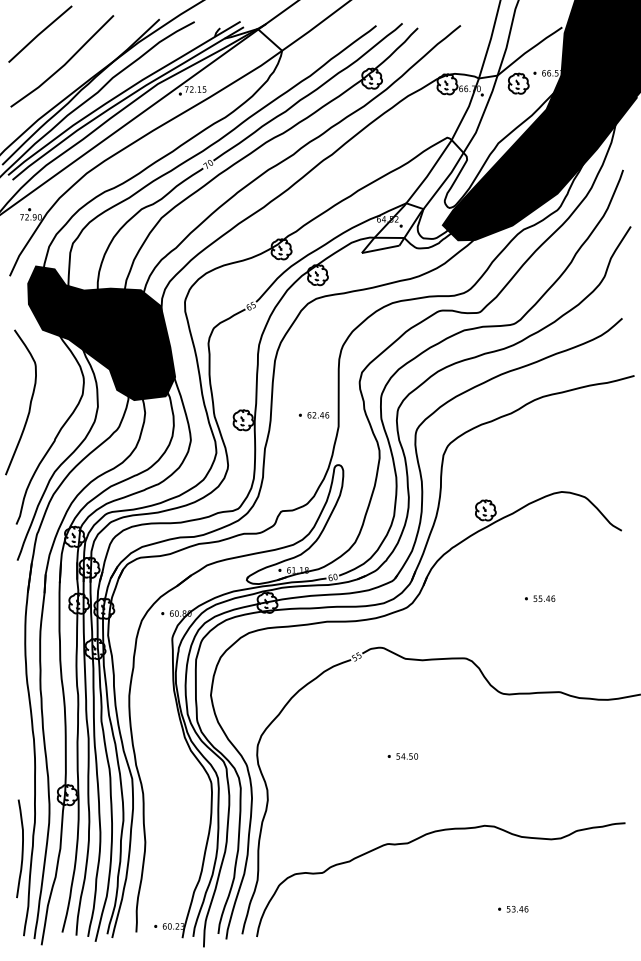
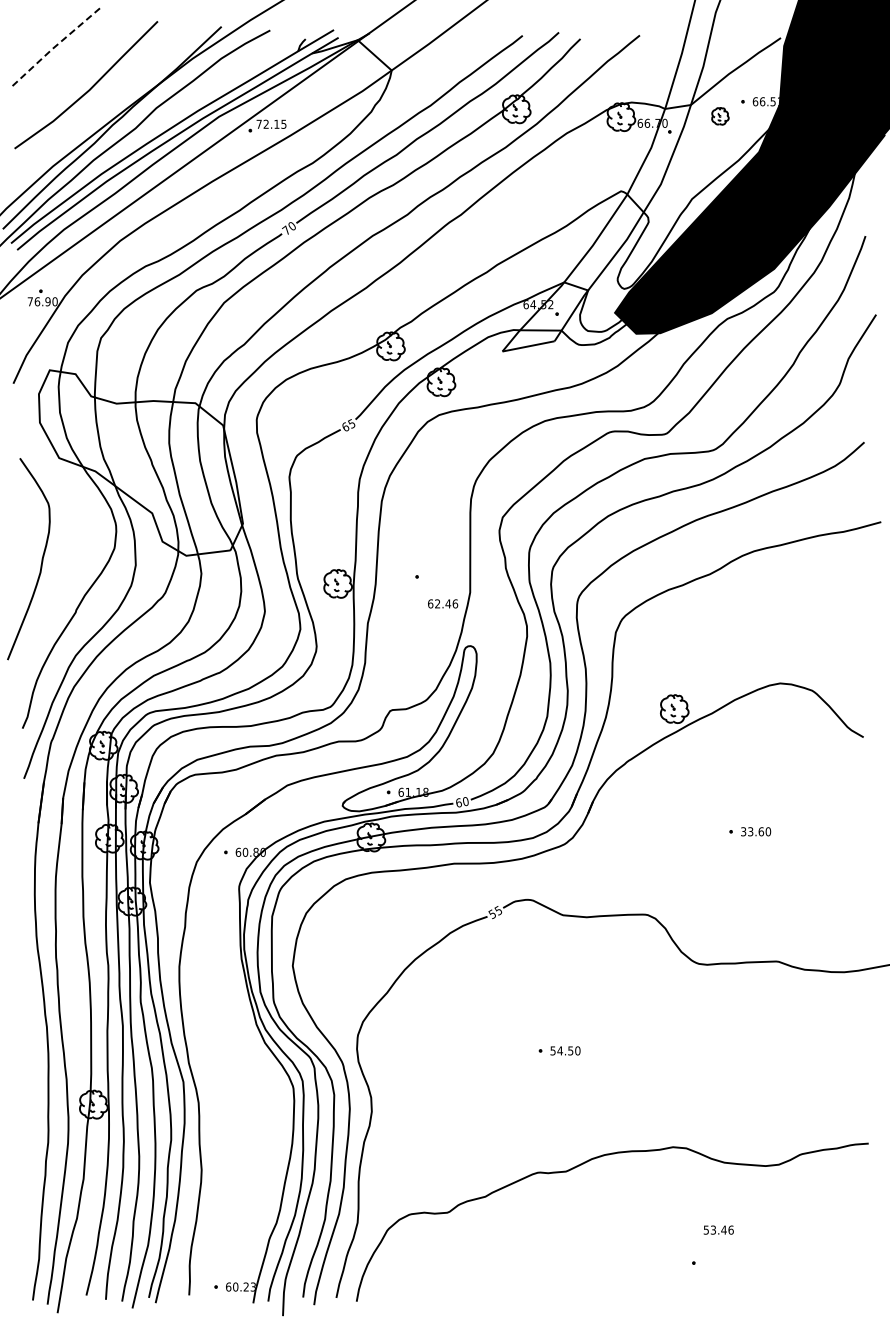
line: (39, 34) -> (54, 47), solid -> dashed
part: (518, 83) -> (720, 116), size x0.6
text: (27, 217) -> (37, 301), 72.90 -> 76.90
fill: (101, 332) -> (140, 462), removed
text: (318, 414) -> (443, 603), moved
text: (544, 598) -> (756, 831), 55.46 -> 33.60
curve: (22, 848) -> (30, 1178), removed
text: (517, 908) -> (718, 1229), moved

